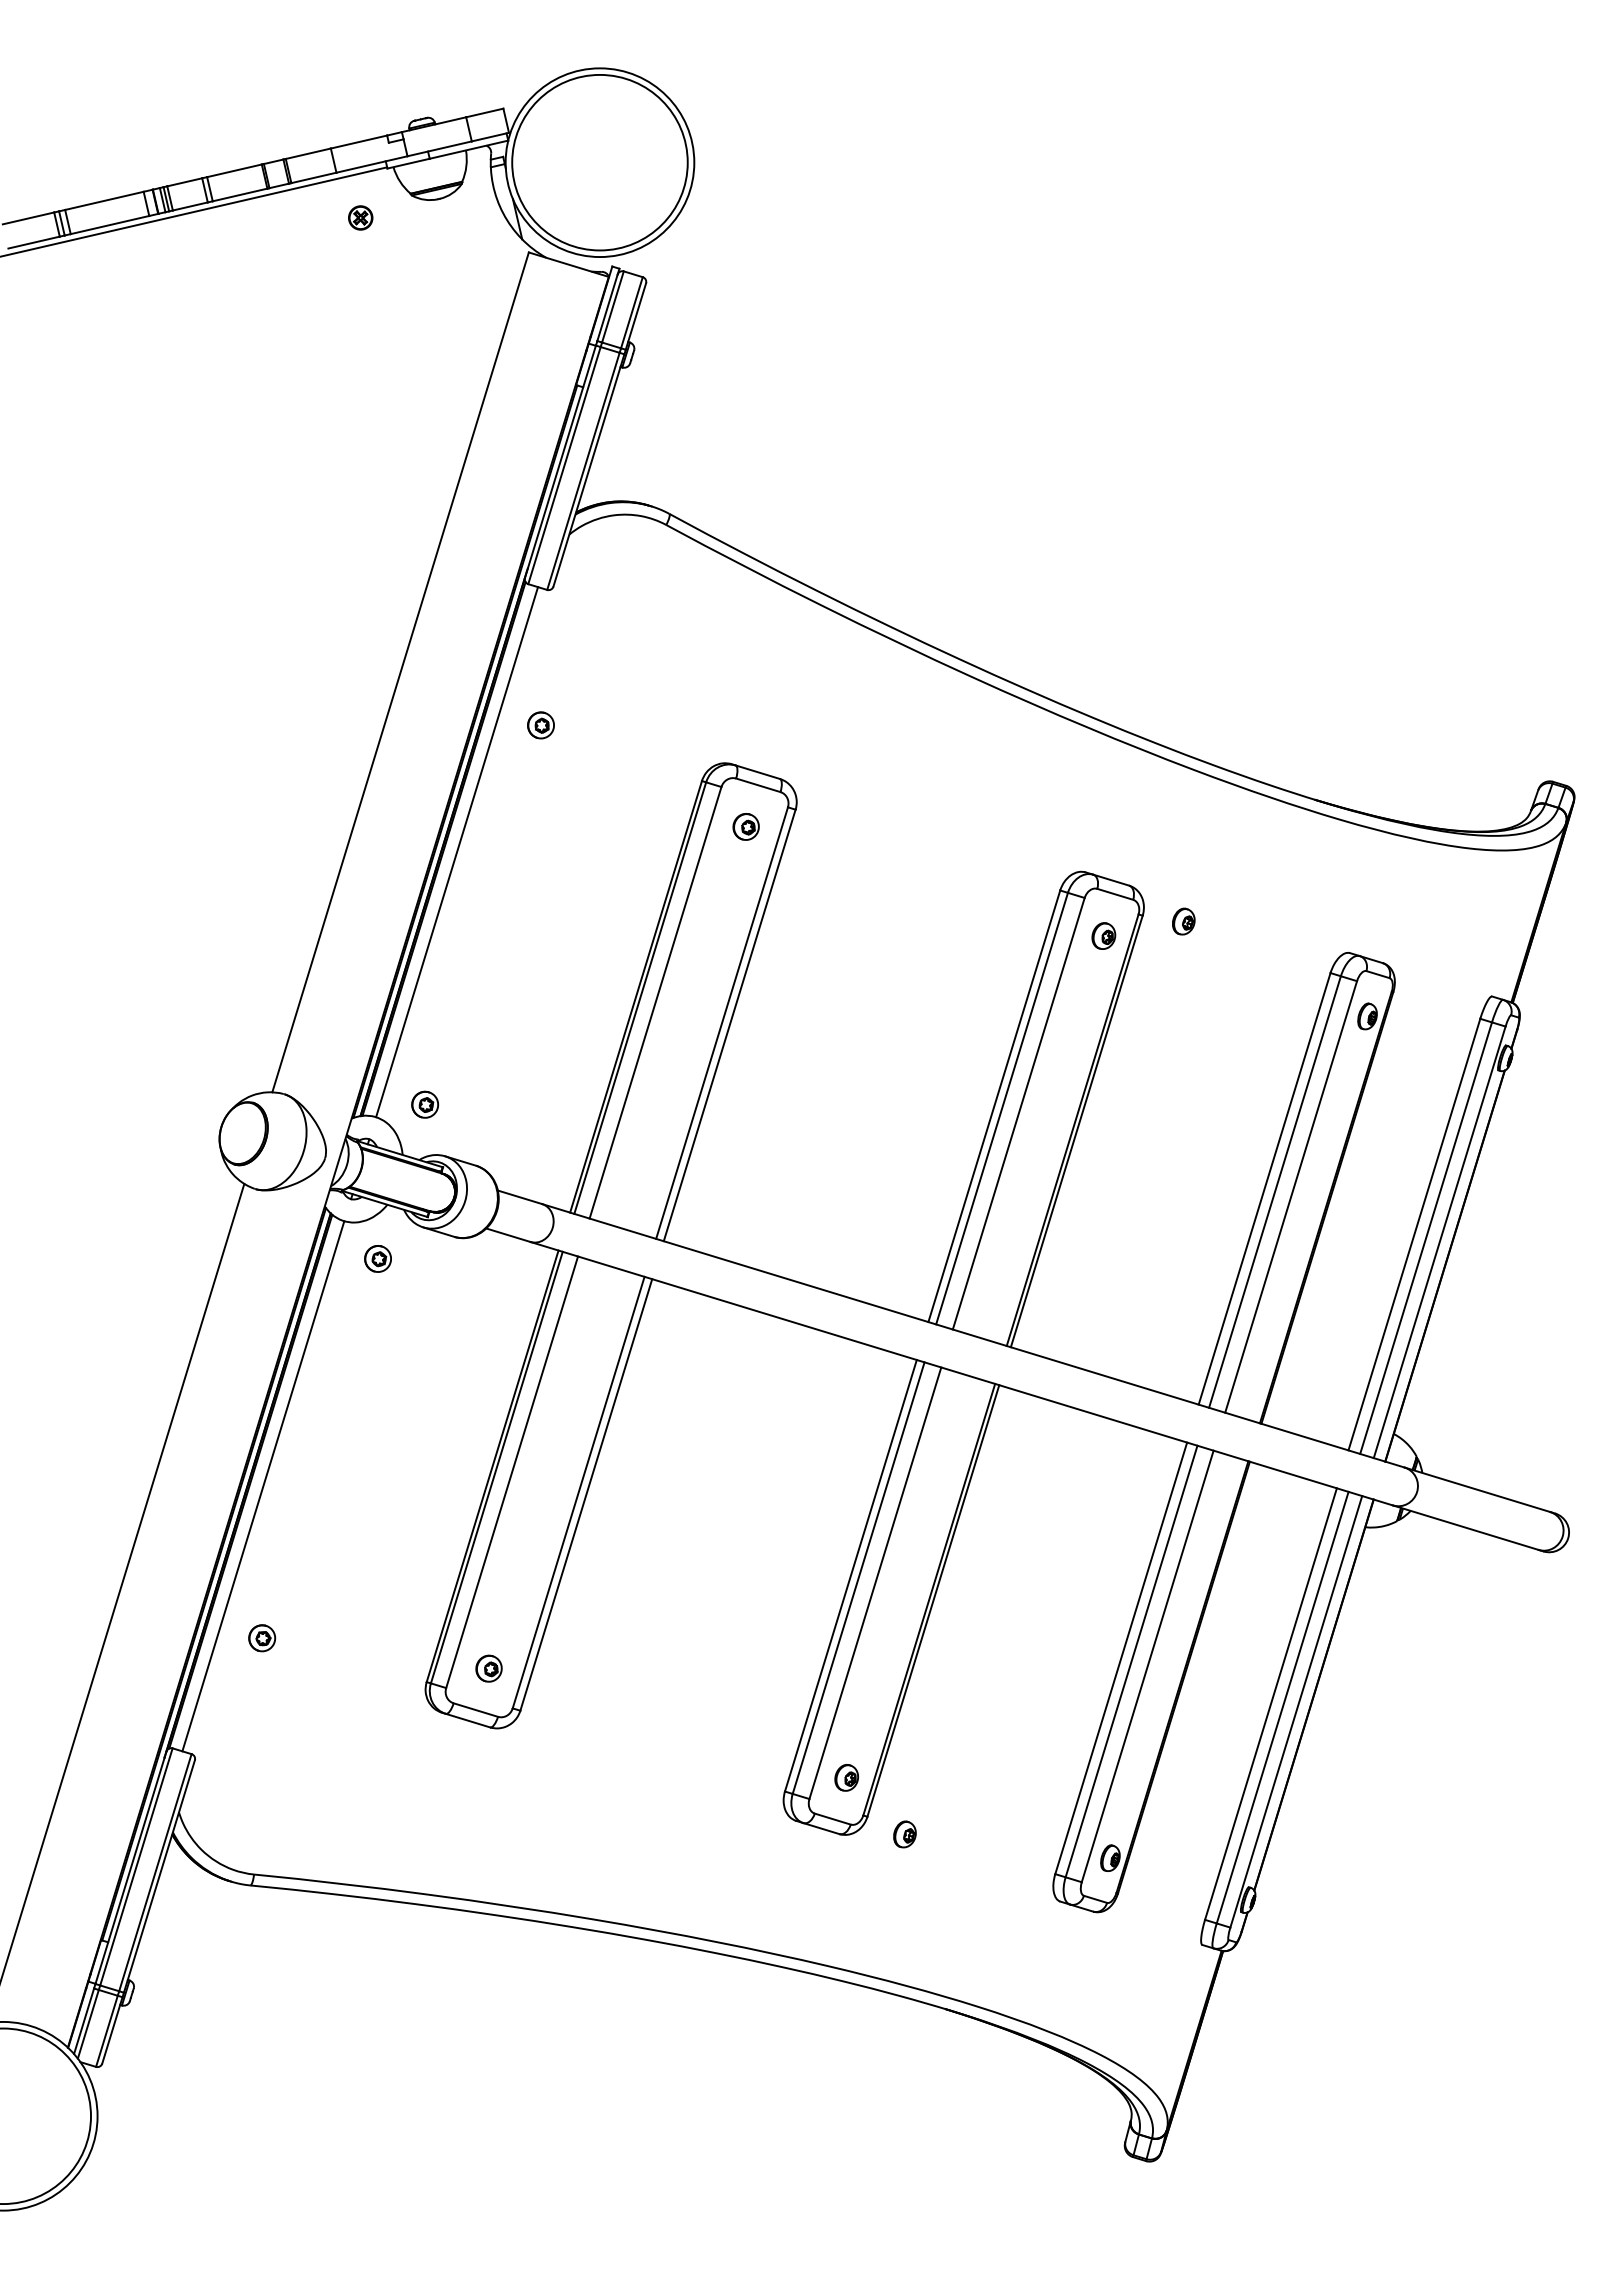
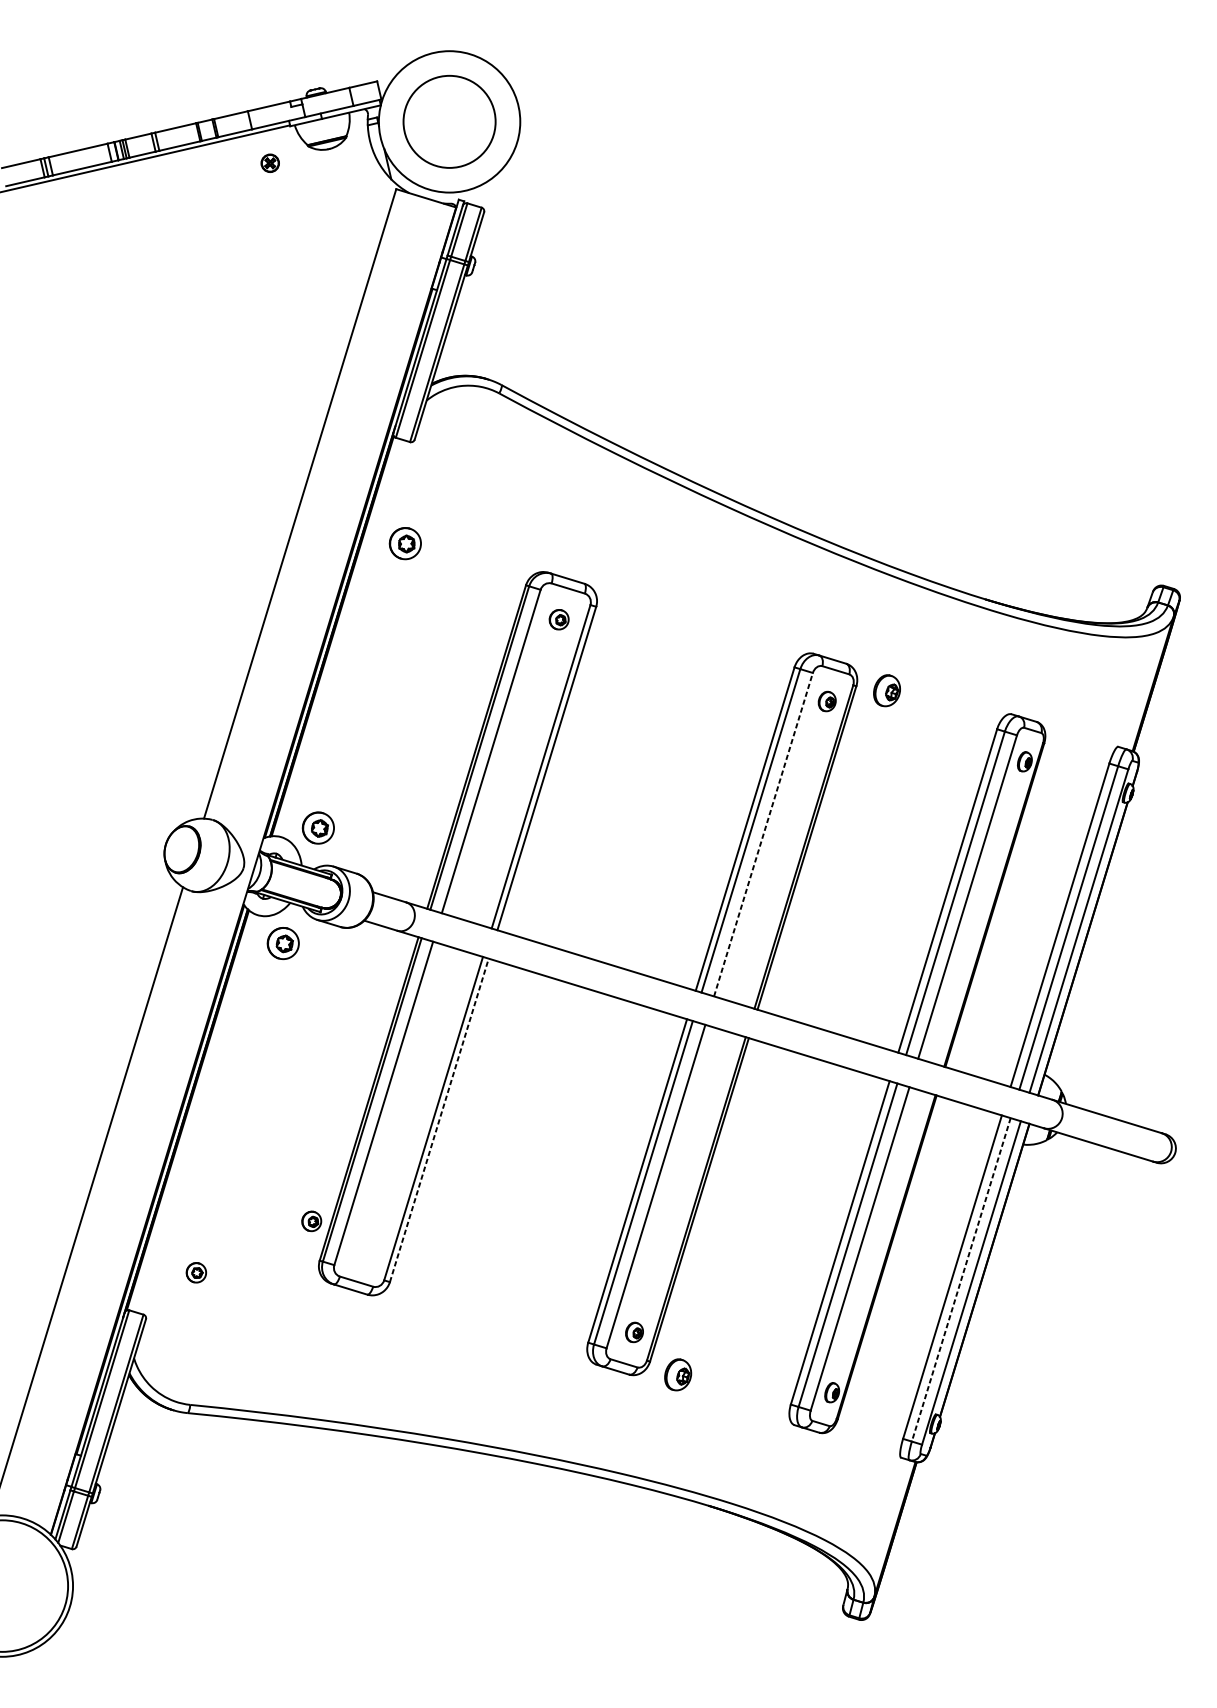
circle: (599, 162) -> (449, 121), size x0.7
part: (540, 725) -> (405, 543), size x1.6
line: (457, 852) -> (342, 638), removed
part: (1183, 921) -> (886, 690), size x1.6
part: (425, 1104) -> (318, 827), size x1.6
line: (1018, 1113) -> (763, 834), solid -> dashed
part: (377, 1258) -> (282, 943), size x1.6
line: (263, 1486) -> (197, 1114), removed
line: (586, 1494) -> (439, 1120), solid -> dashed
part: (262, 1638) -> (196, 1272), moved
part: (488, 1668) -> (311, 1221), moved
line: (1282, 1707) -> (961, 1279), solid -> dashed
part: (904, 1834) -> (677, 1374), size x1.6

